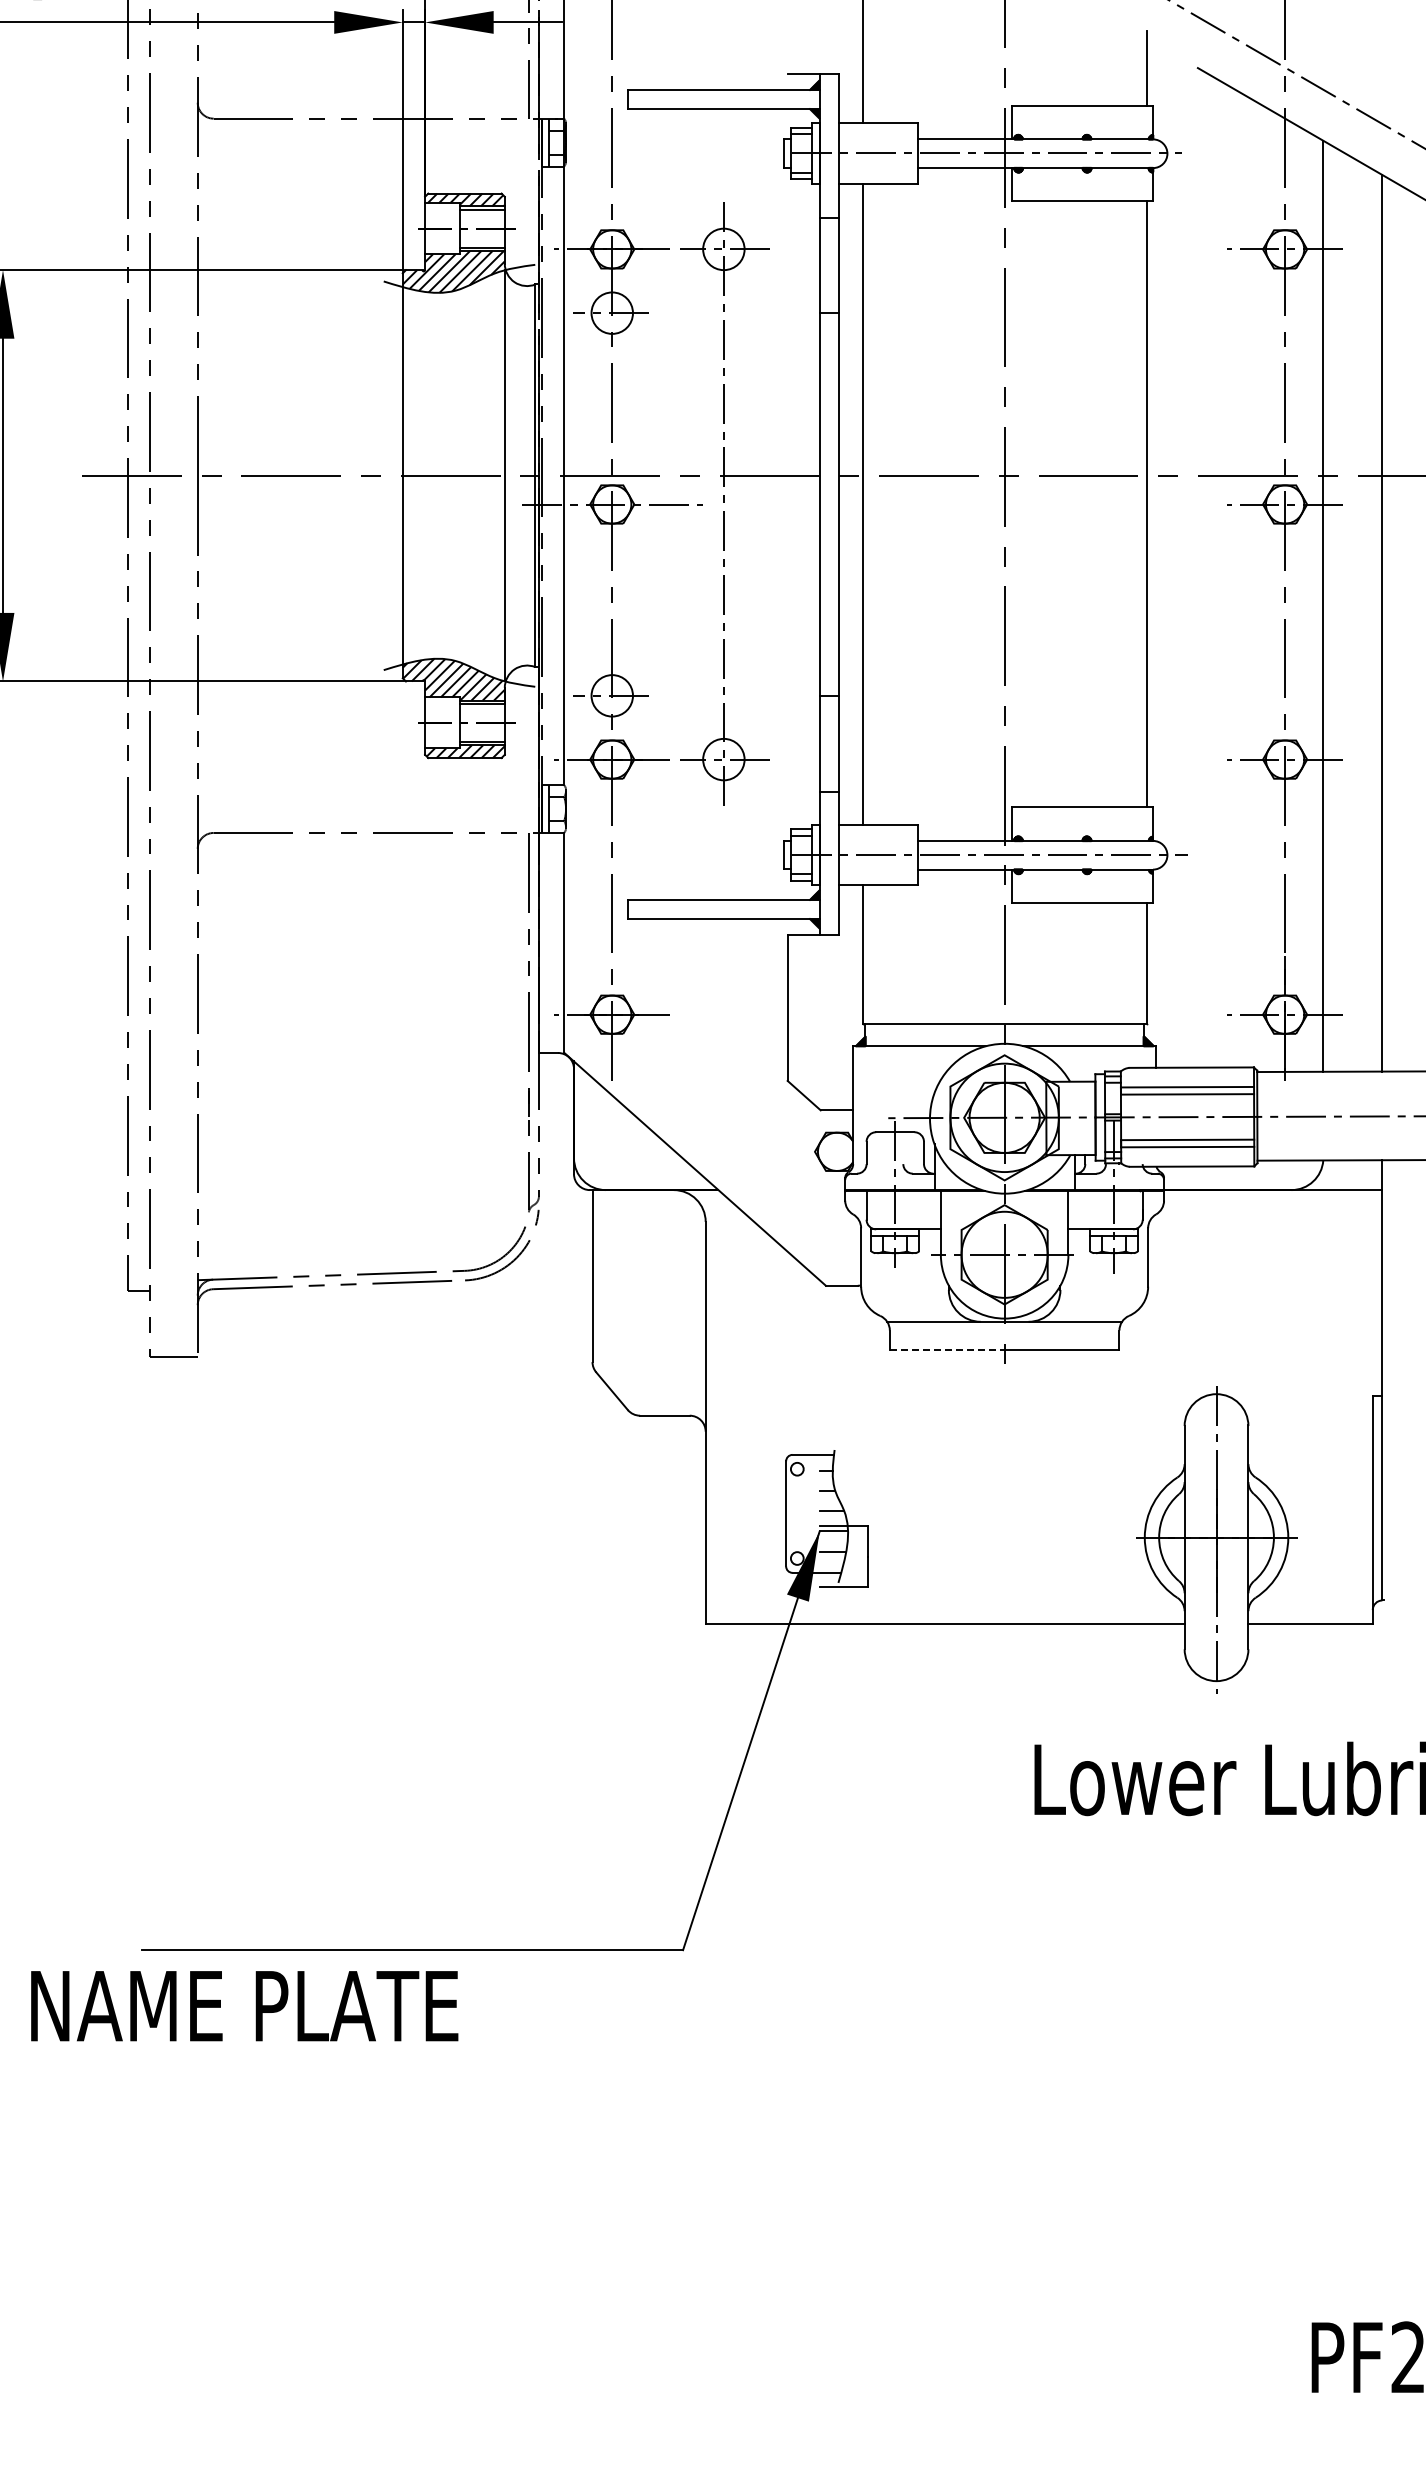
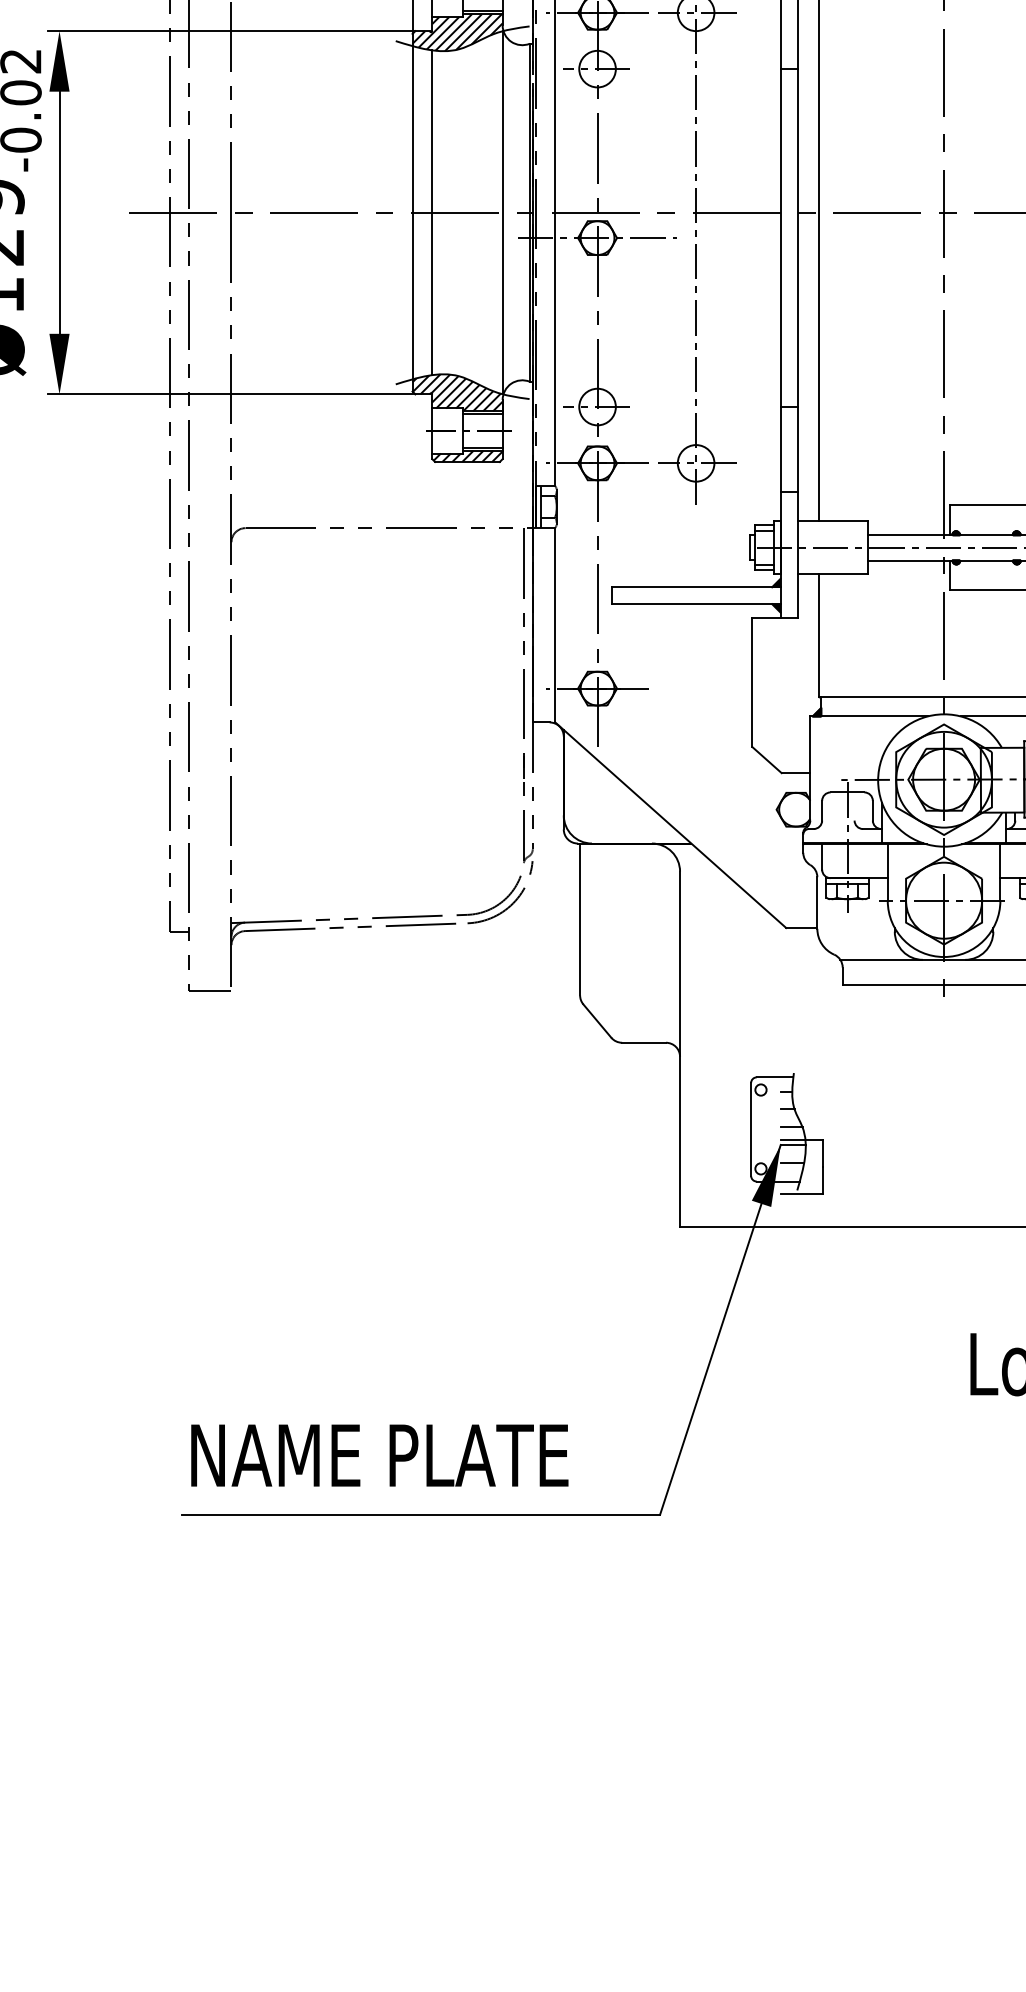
line: (425, 475) -> (432, 212), added
line: (947, 1350) -> (893, 985), dashed -> solid
text: (244, 2006) -> (379, 1455), moved

